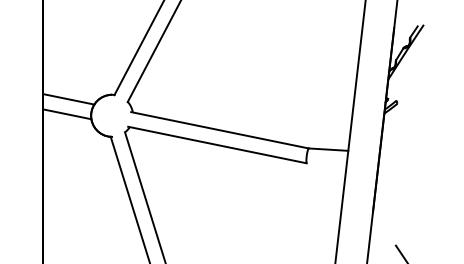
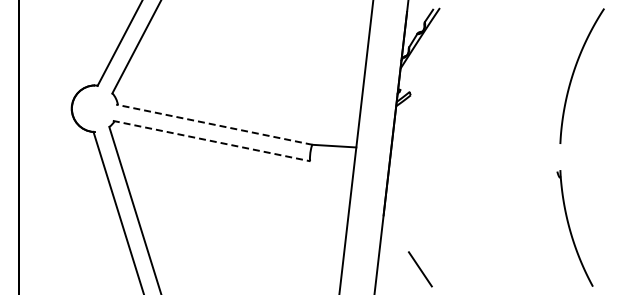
line: (69, 99) -> (47, 90), removed
line: (67, 113) -> (45, 106), removed
line: (219, 130) -> (213, 124), solid -> dashed
line: (217, 145) -> (211, 141), solid -> dashed

